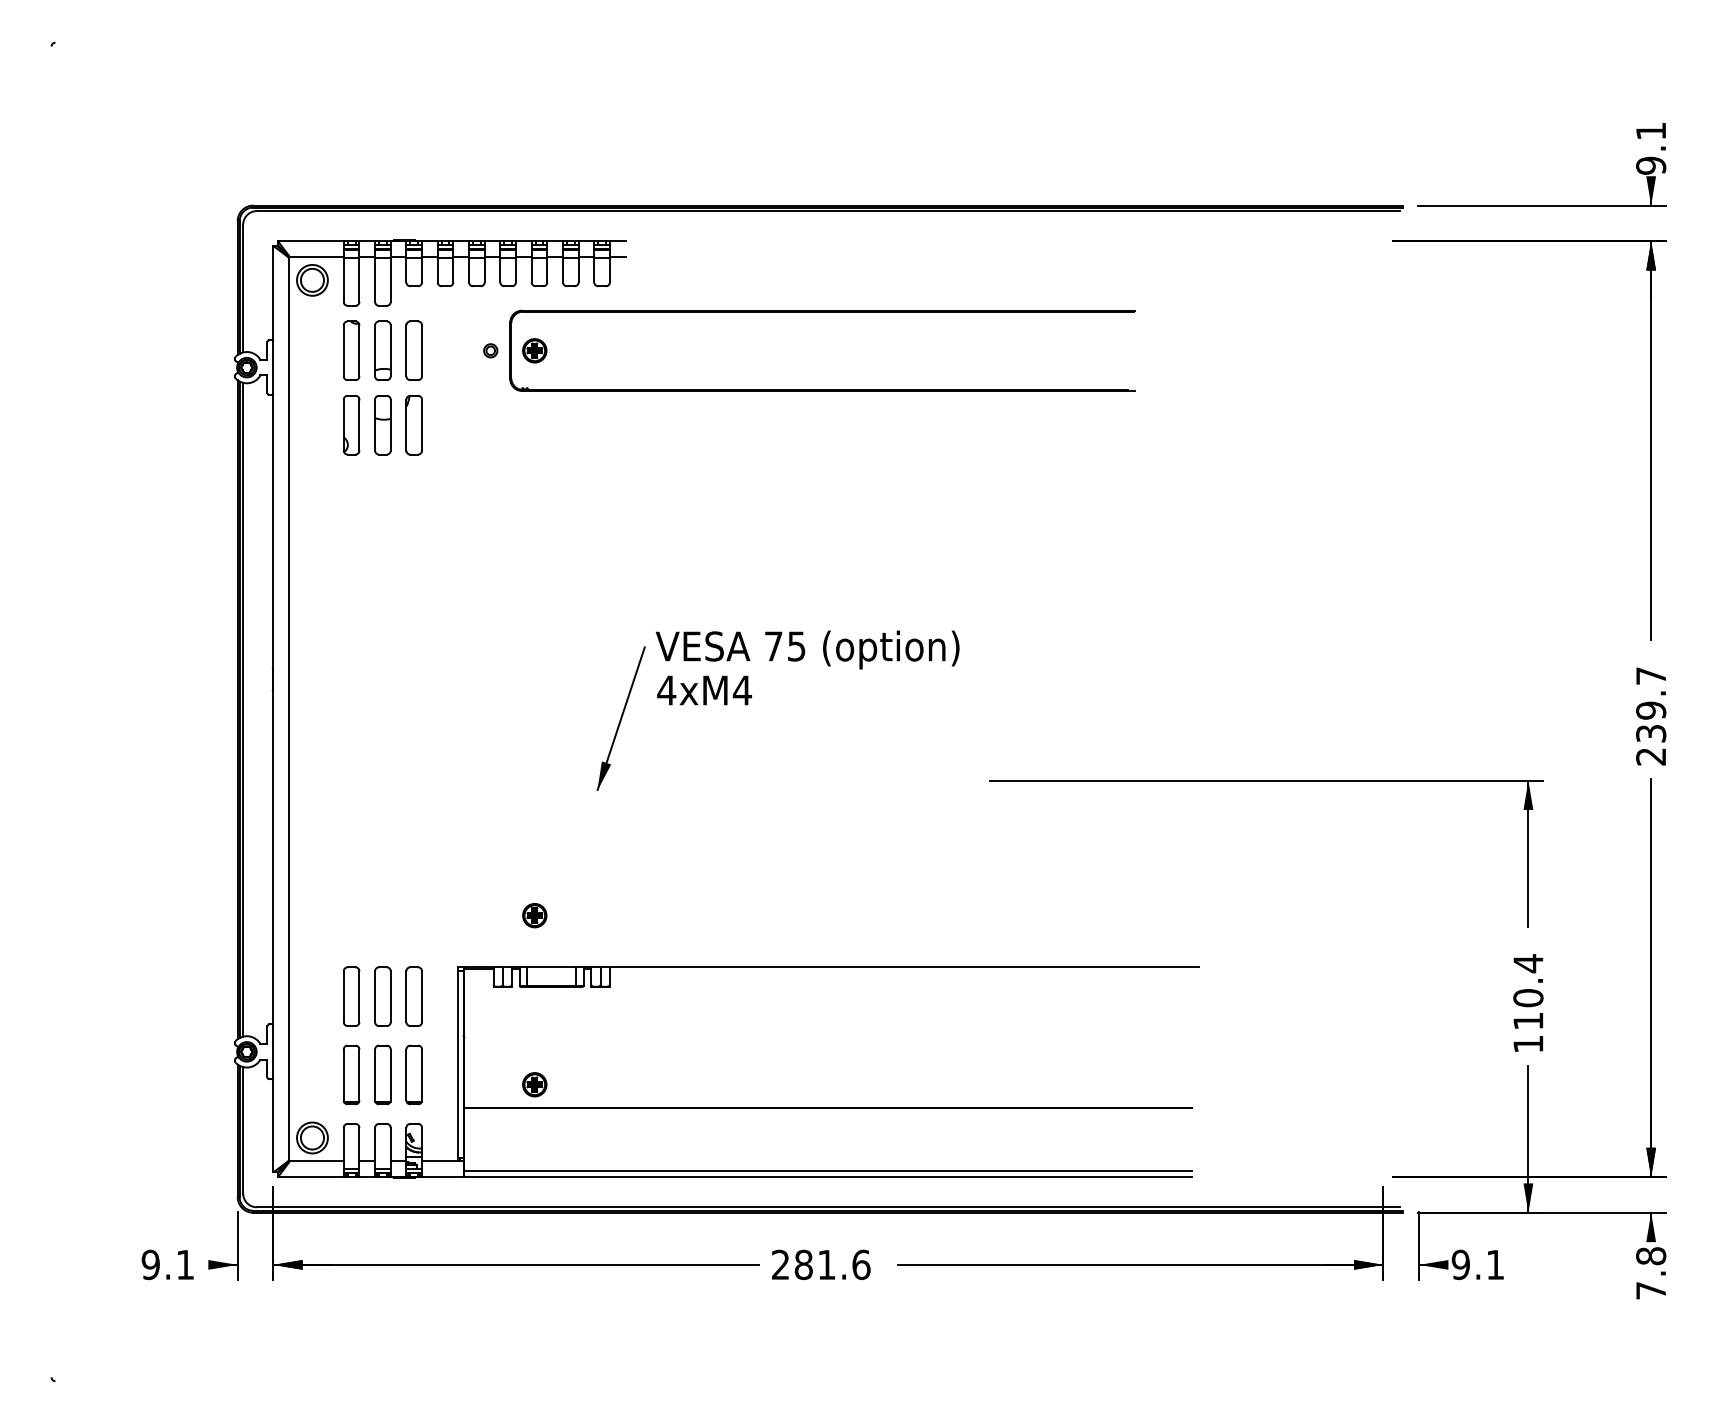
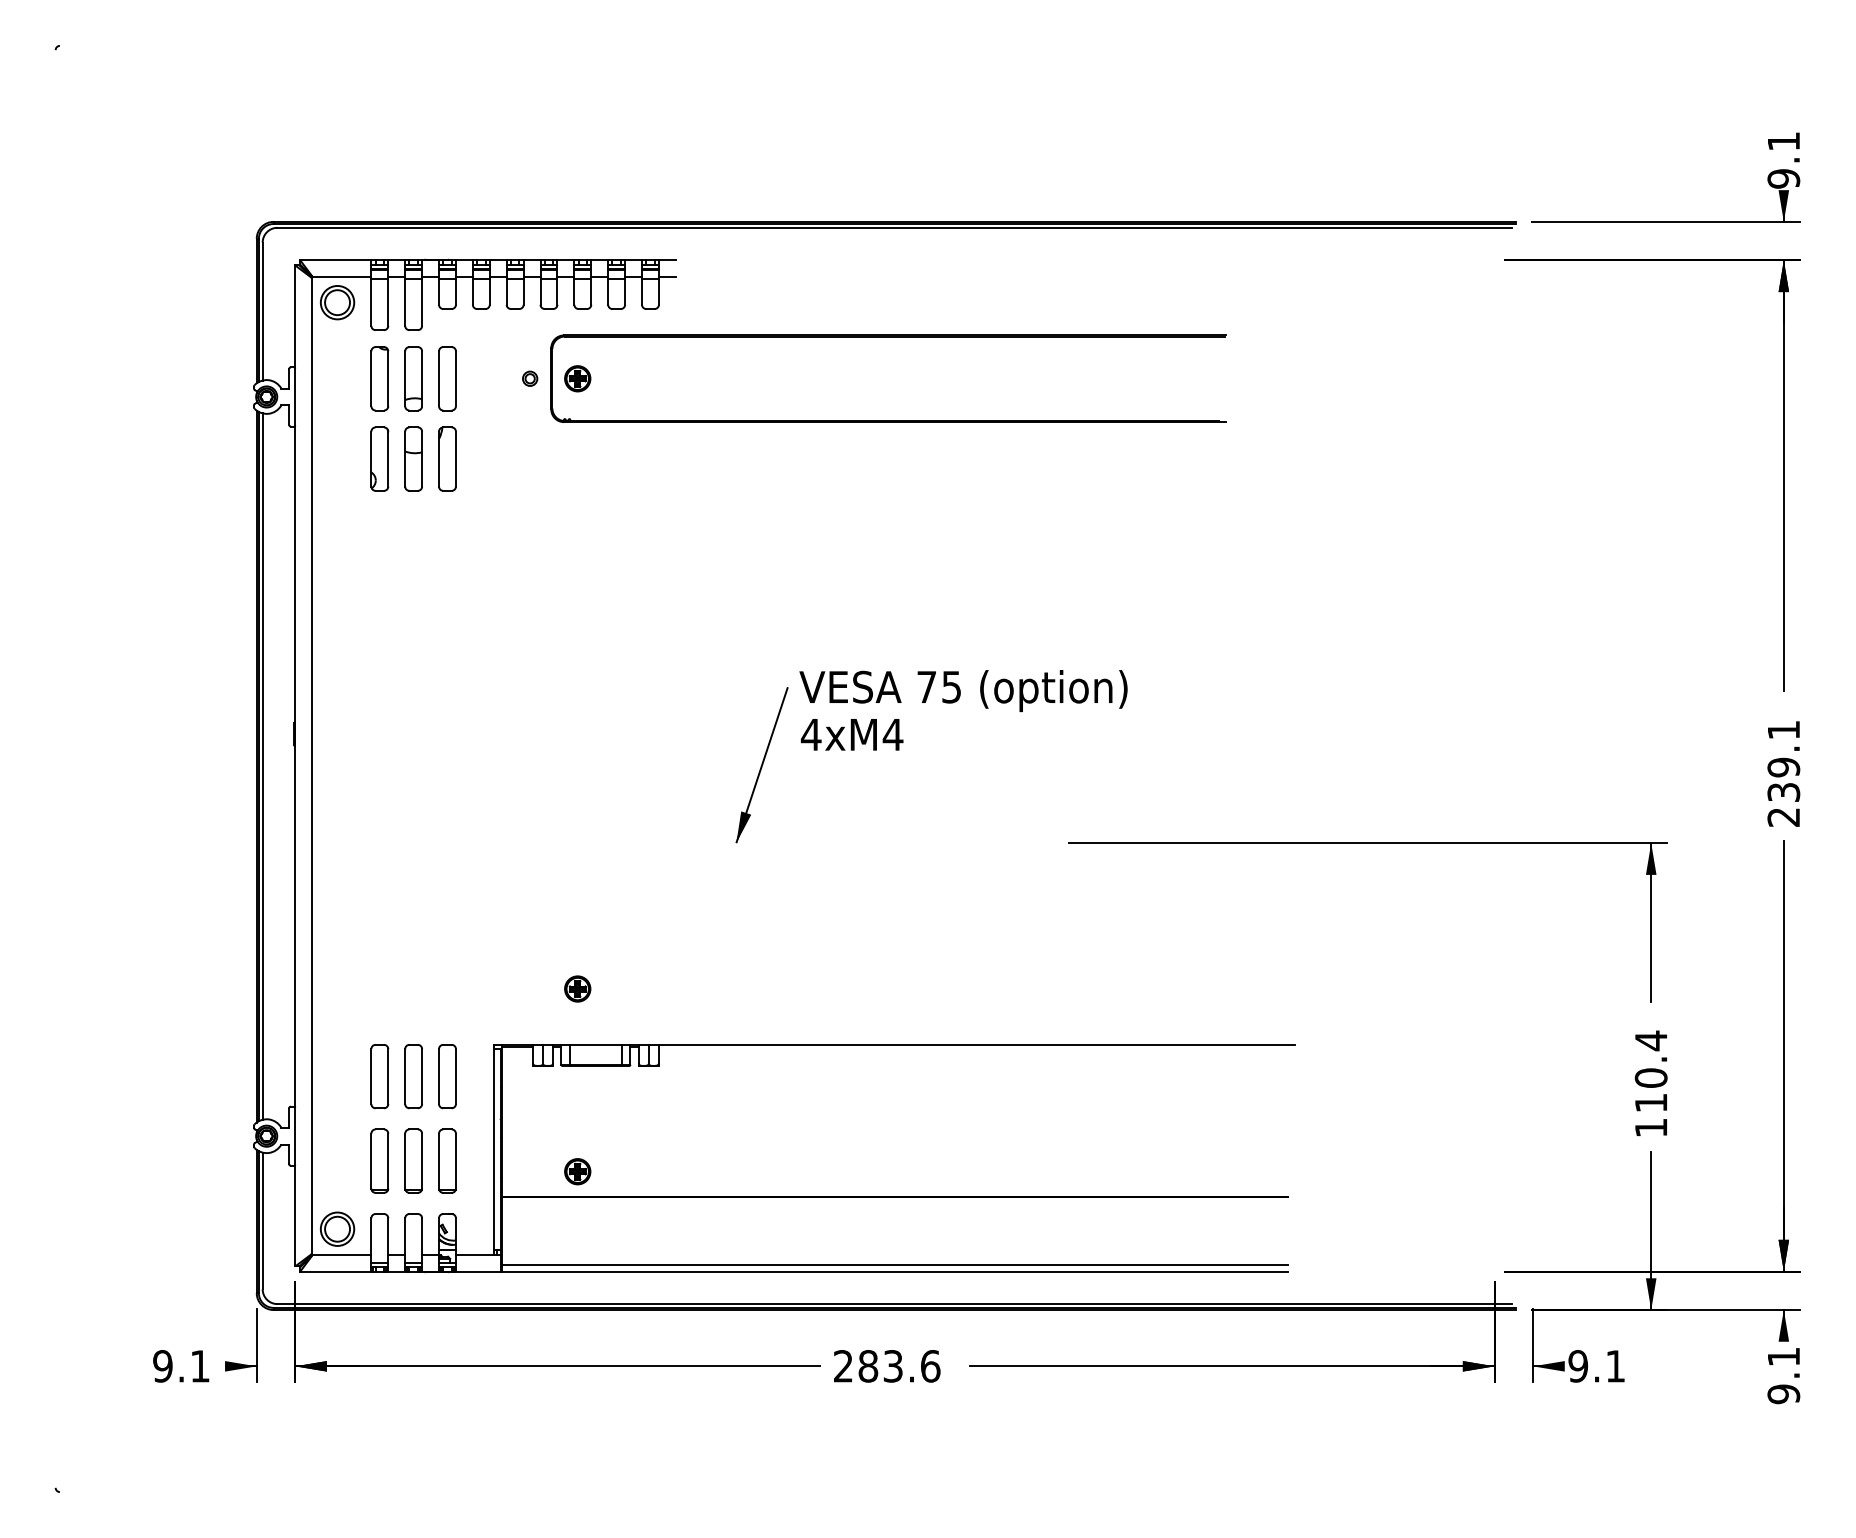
text: (1650, 676) -> (1783, 730), 239.7 -> 239.1
part: (752, 697) -> (903, 742), moved
text: (826, 1265) -> (892, 1366), 281.6 -> 283.6
text: (1650, 1273) -> (1783, 1375), 7.8 -> 9.1

